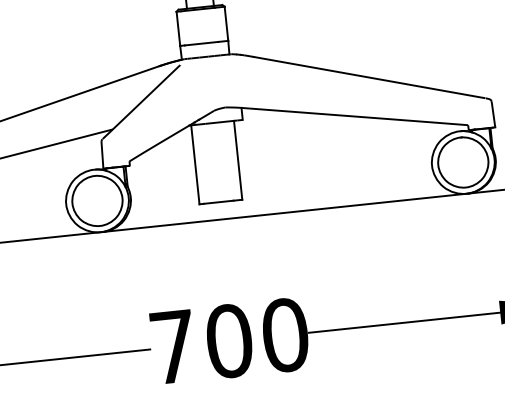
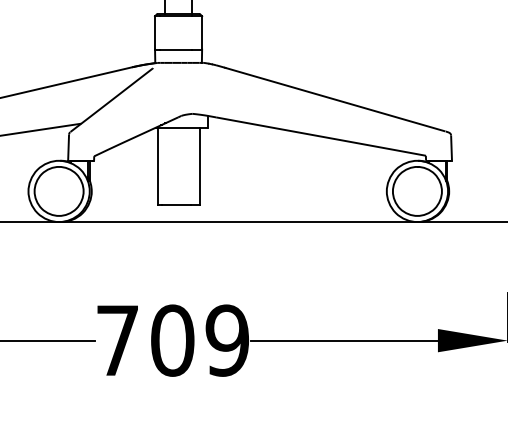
text: (285, 335) -> (227, 340), 700 -> 709

